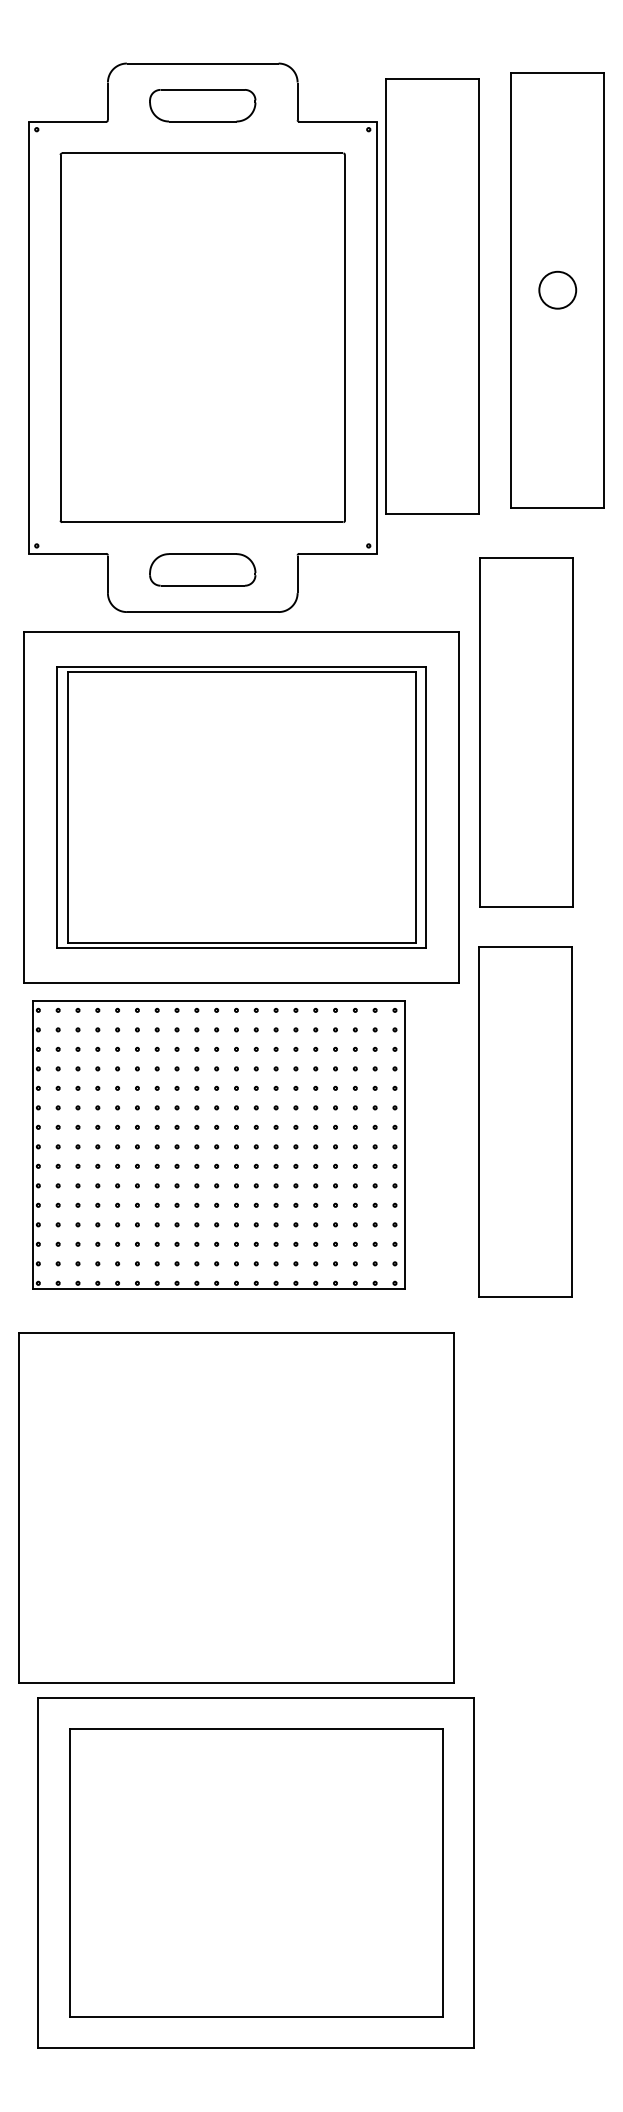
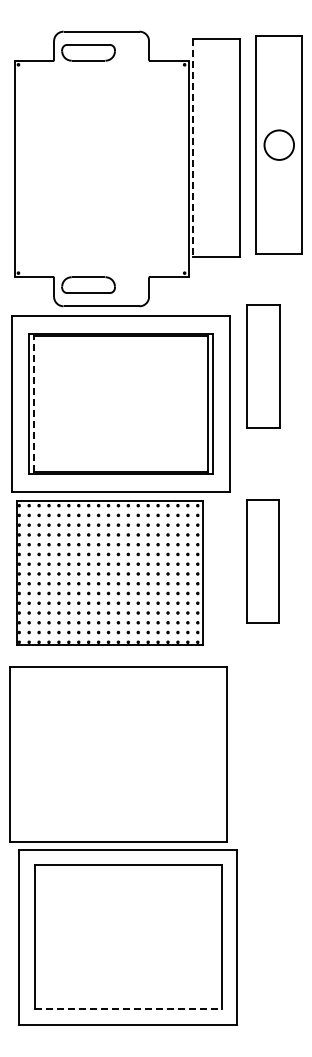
part: (202, 105) -> (88, 52), moved
circle: (558, 288) -> (279, 144), size x1.6
line: (386, 296) -> (193, 148), solid -> dashed
part: (202, 336) -> (101, 168), removed
part: (202, 568) -> (88, 284), moved
part: (526, 732) -> (263, 366), size x0.7
line: (68, 808) -> (34, 404), solid -> dashed
part: (524, 1121) -> (262, 561), size x0.7
line: (256, 2016) -> (128, 1009), solid -> dashed

